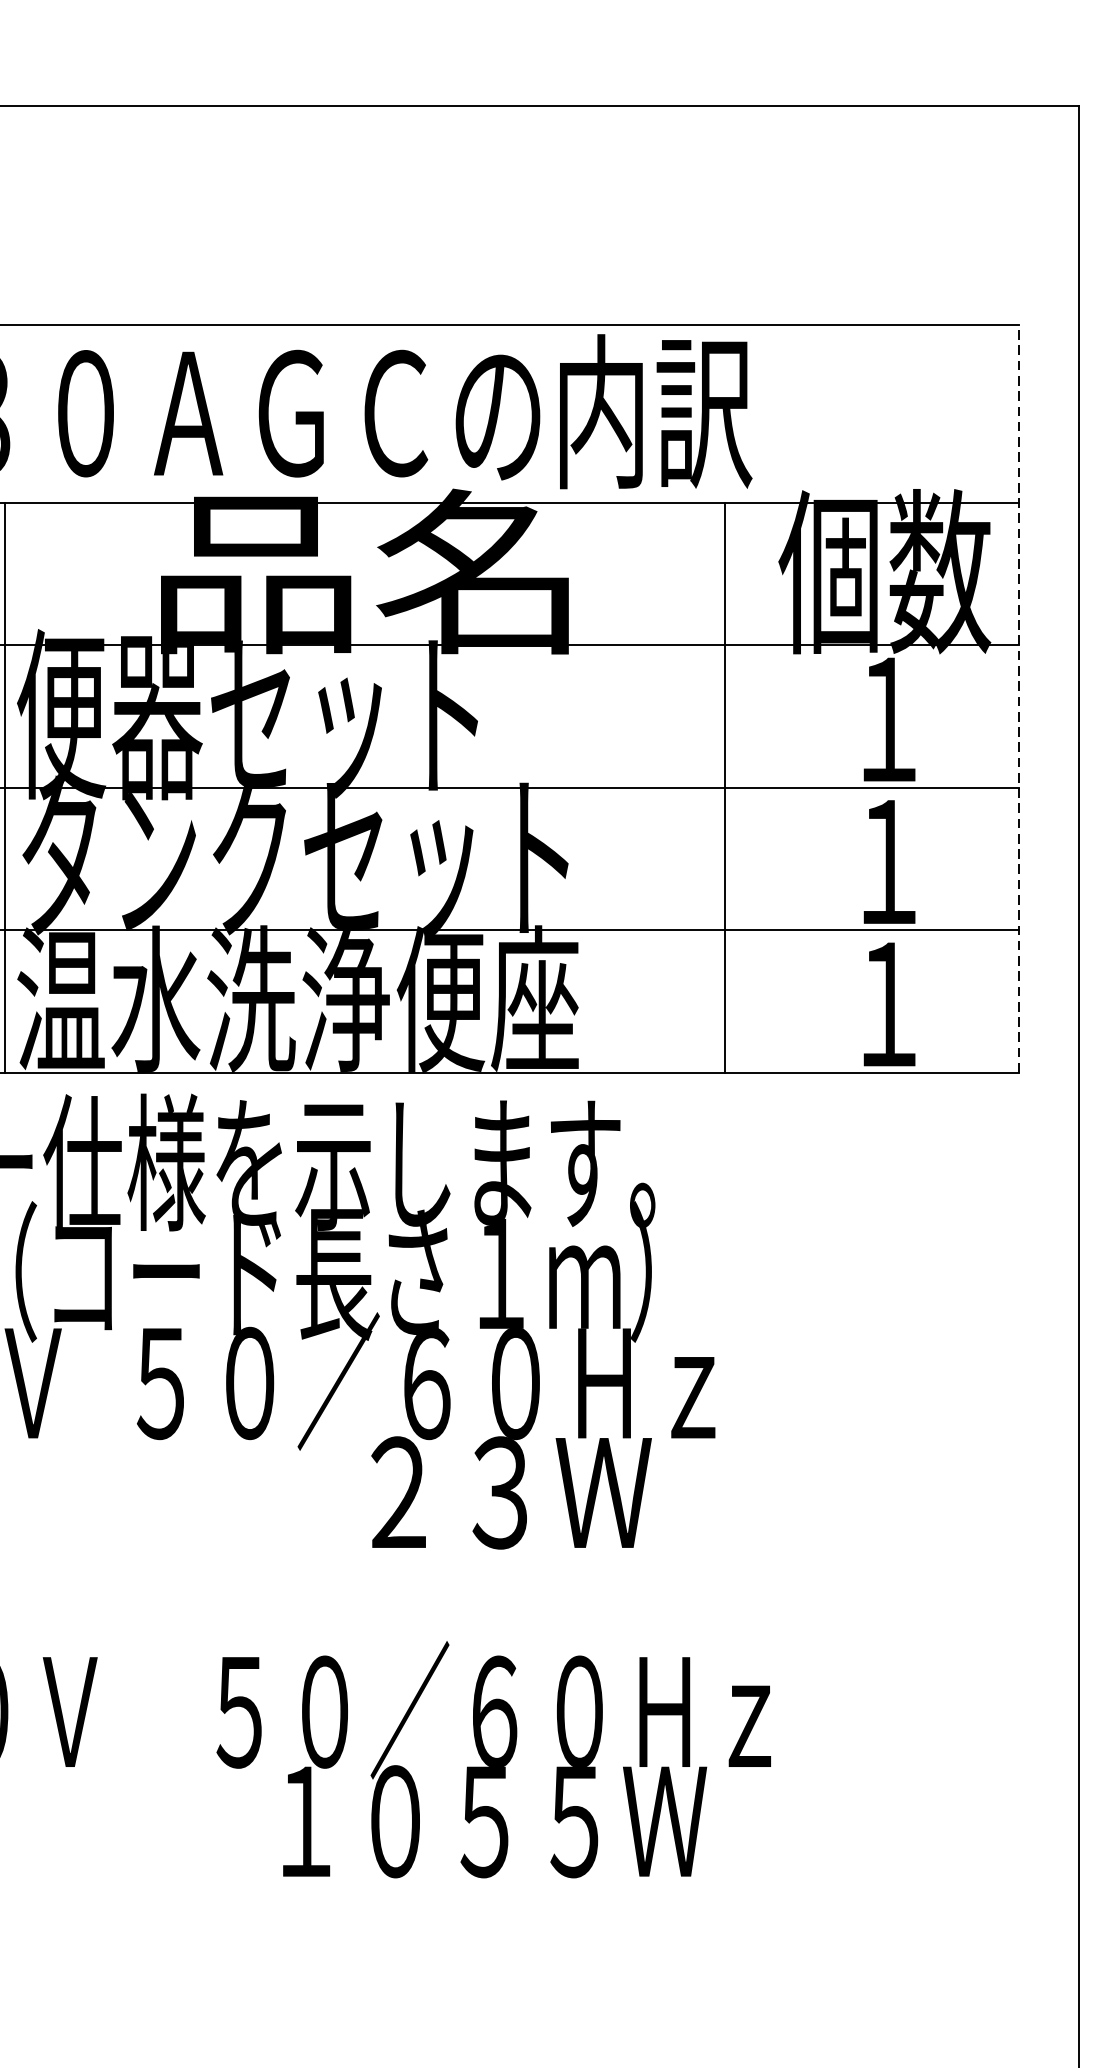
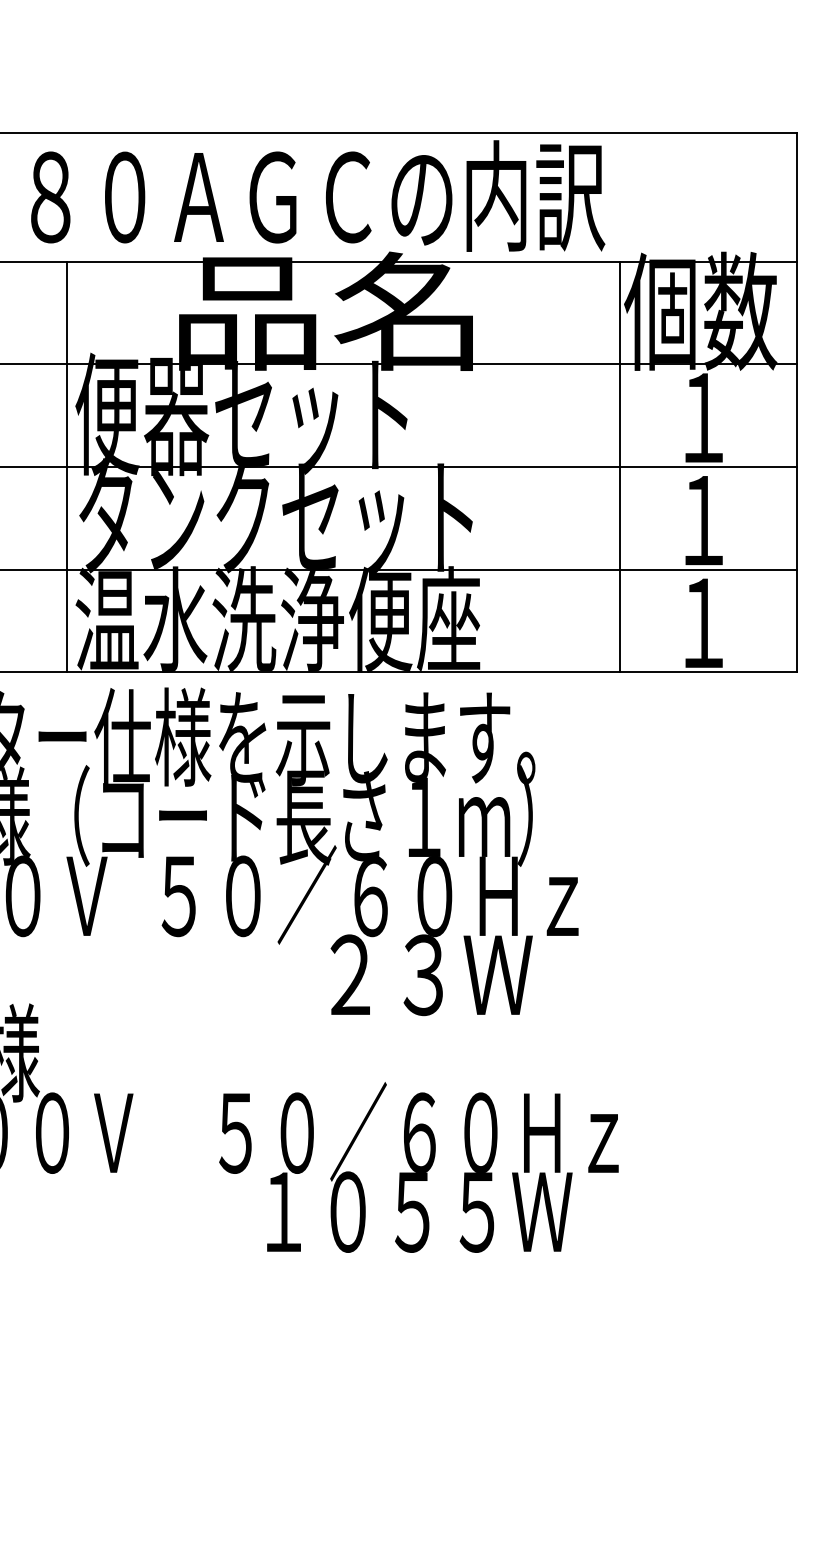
line: (1019, 698) -> (797, 402), dashed -> solid
line: (724, 786) -> (619, 466), moved

